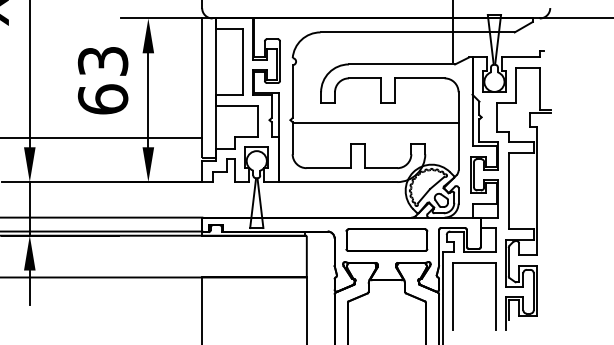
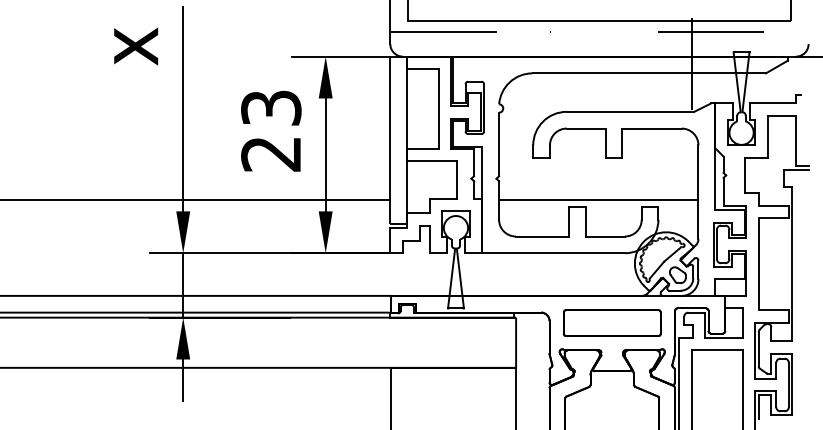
text: (103, 99) -> (271, 153), 63 -> 23
line: (375, 122) -> (598, 199), moved

